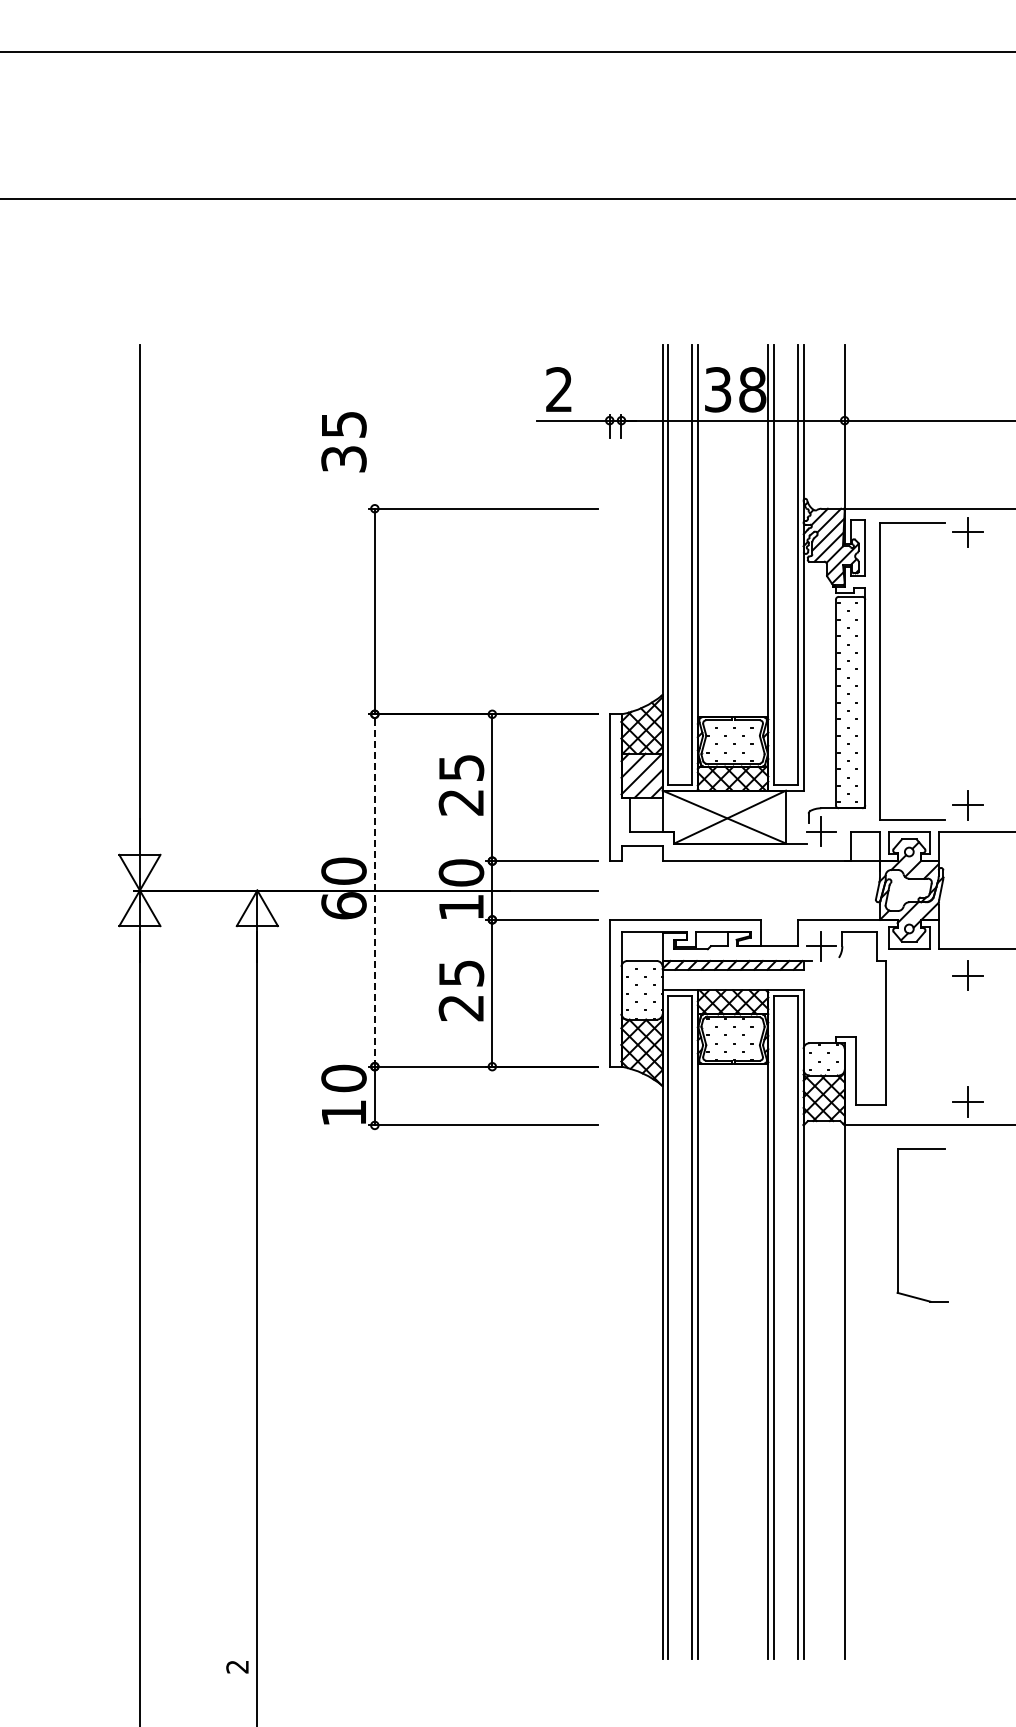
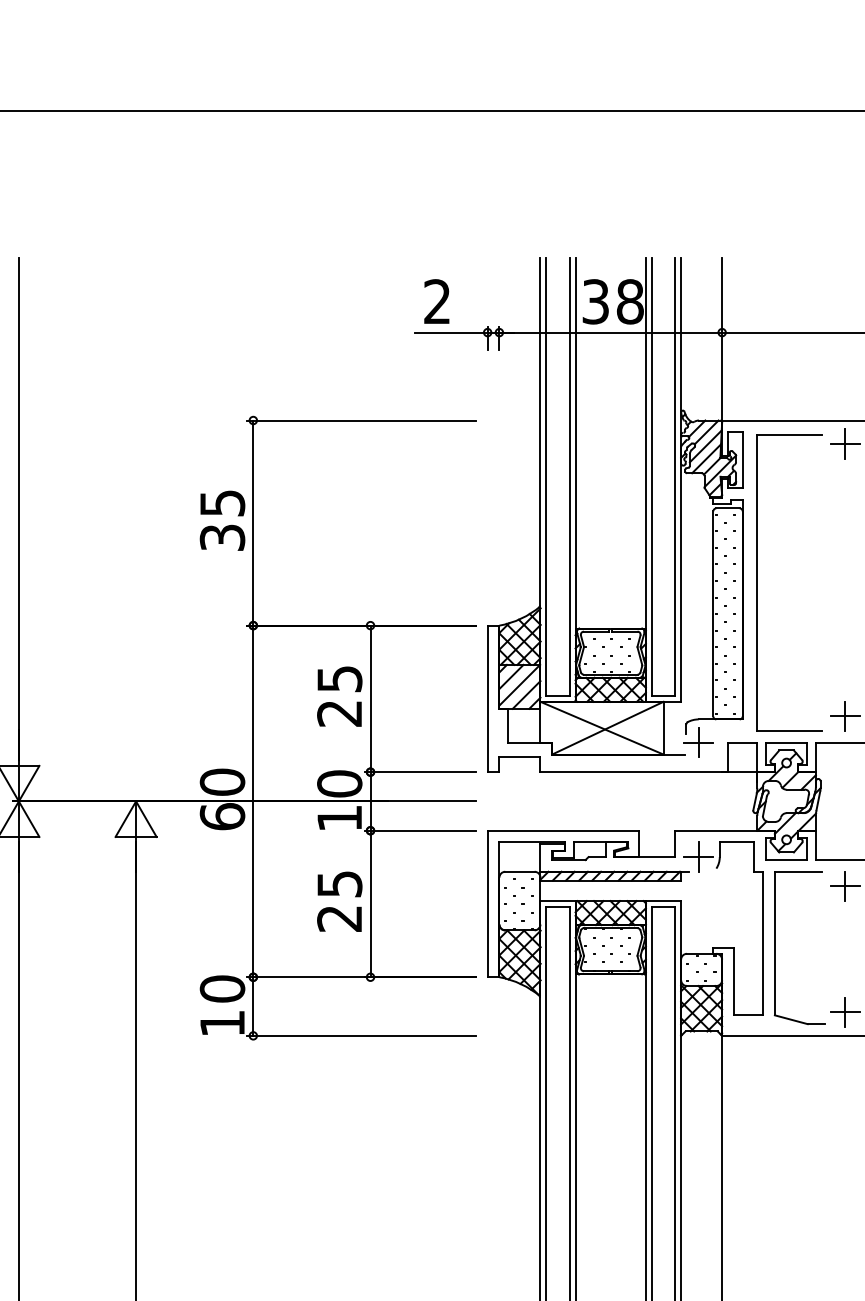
text: (343, 442) -> (222, 521), moved
line: (374, 890) -> (252, 801), dashed -> solid
part: (898, 1225) -> (775, 948), moved

